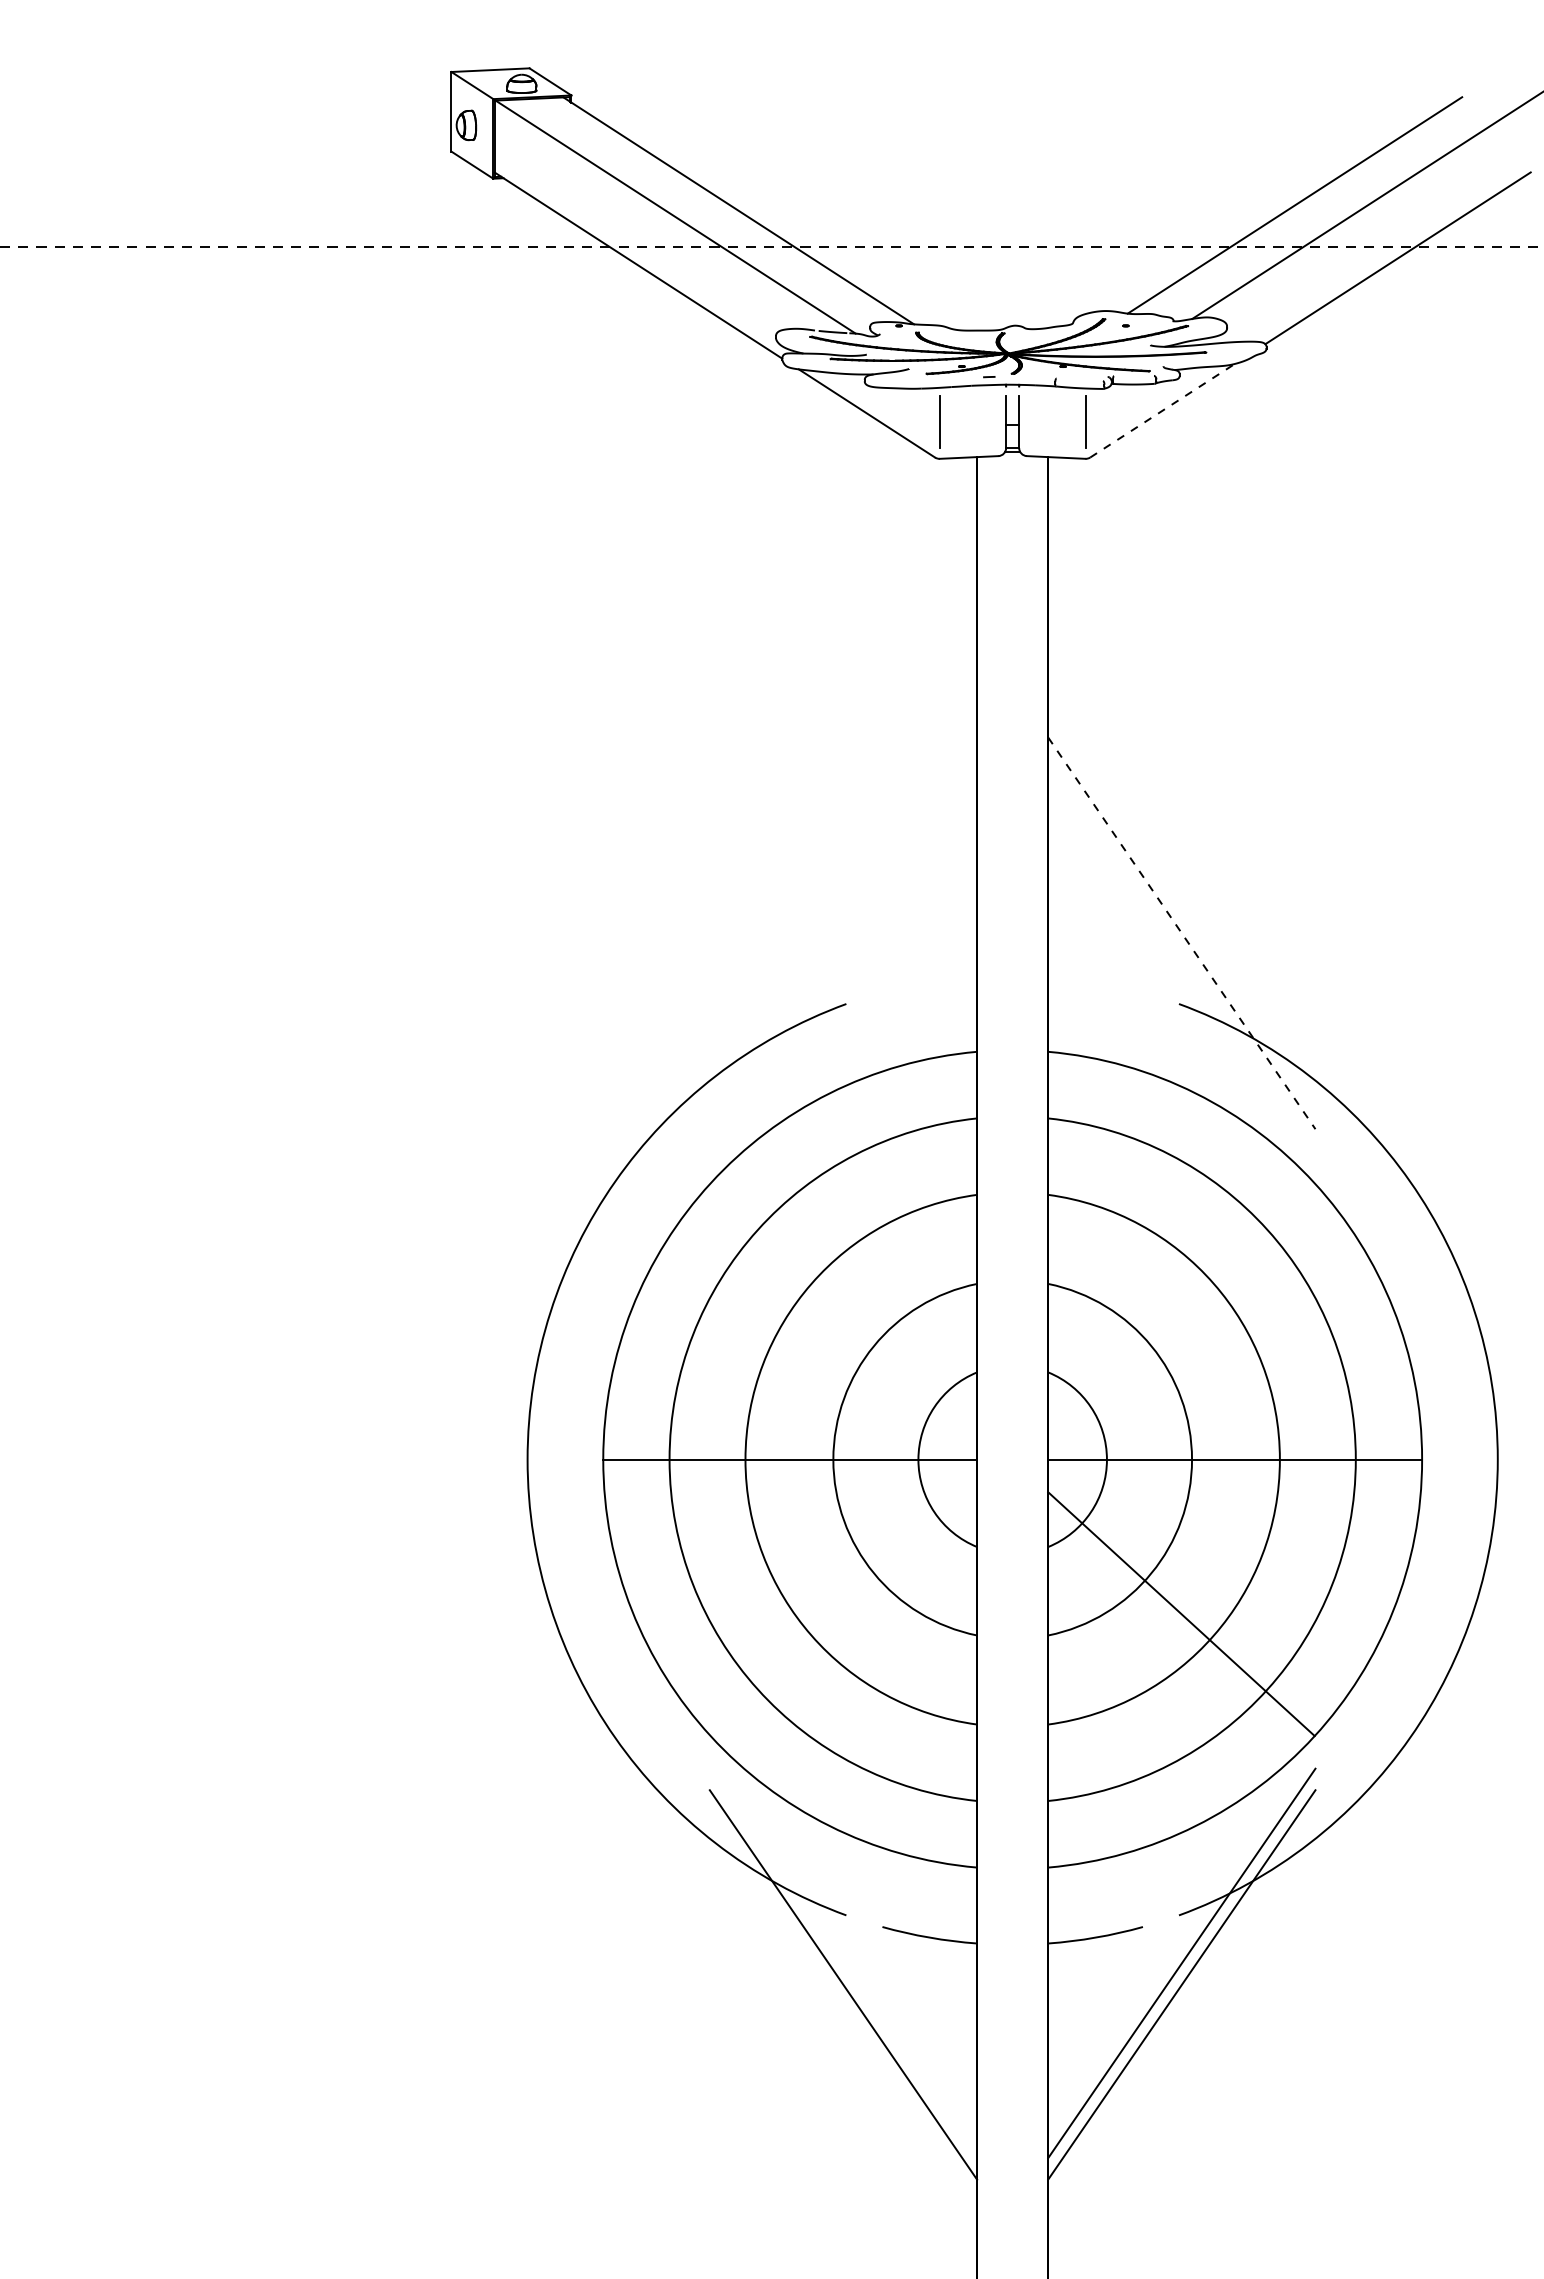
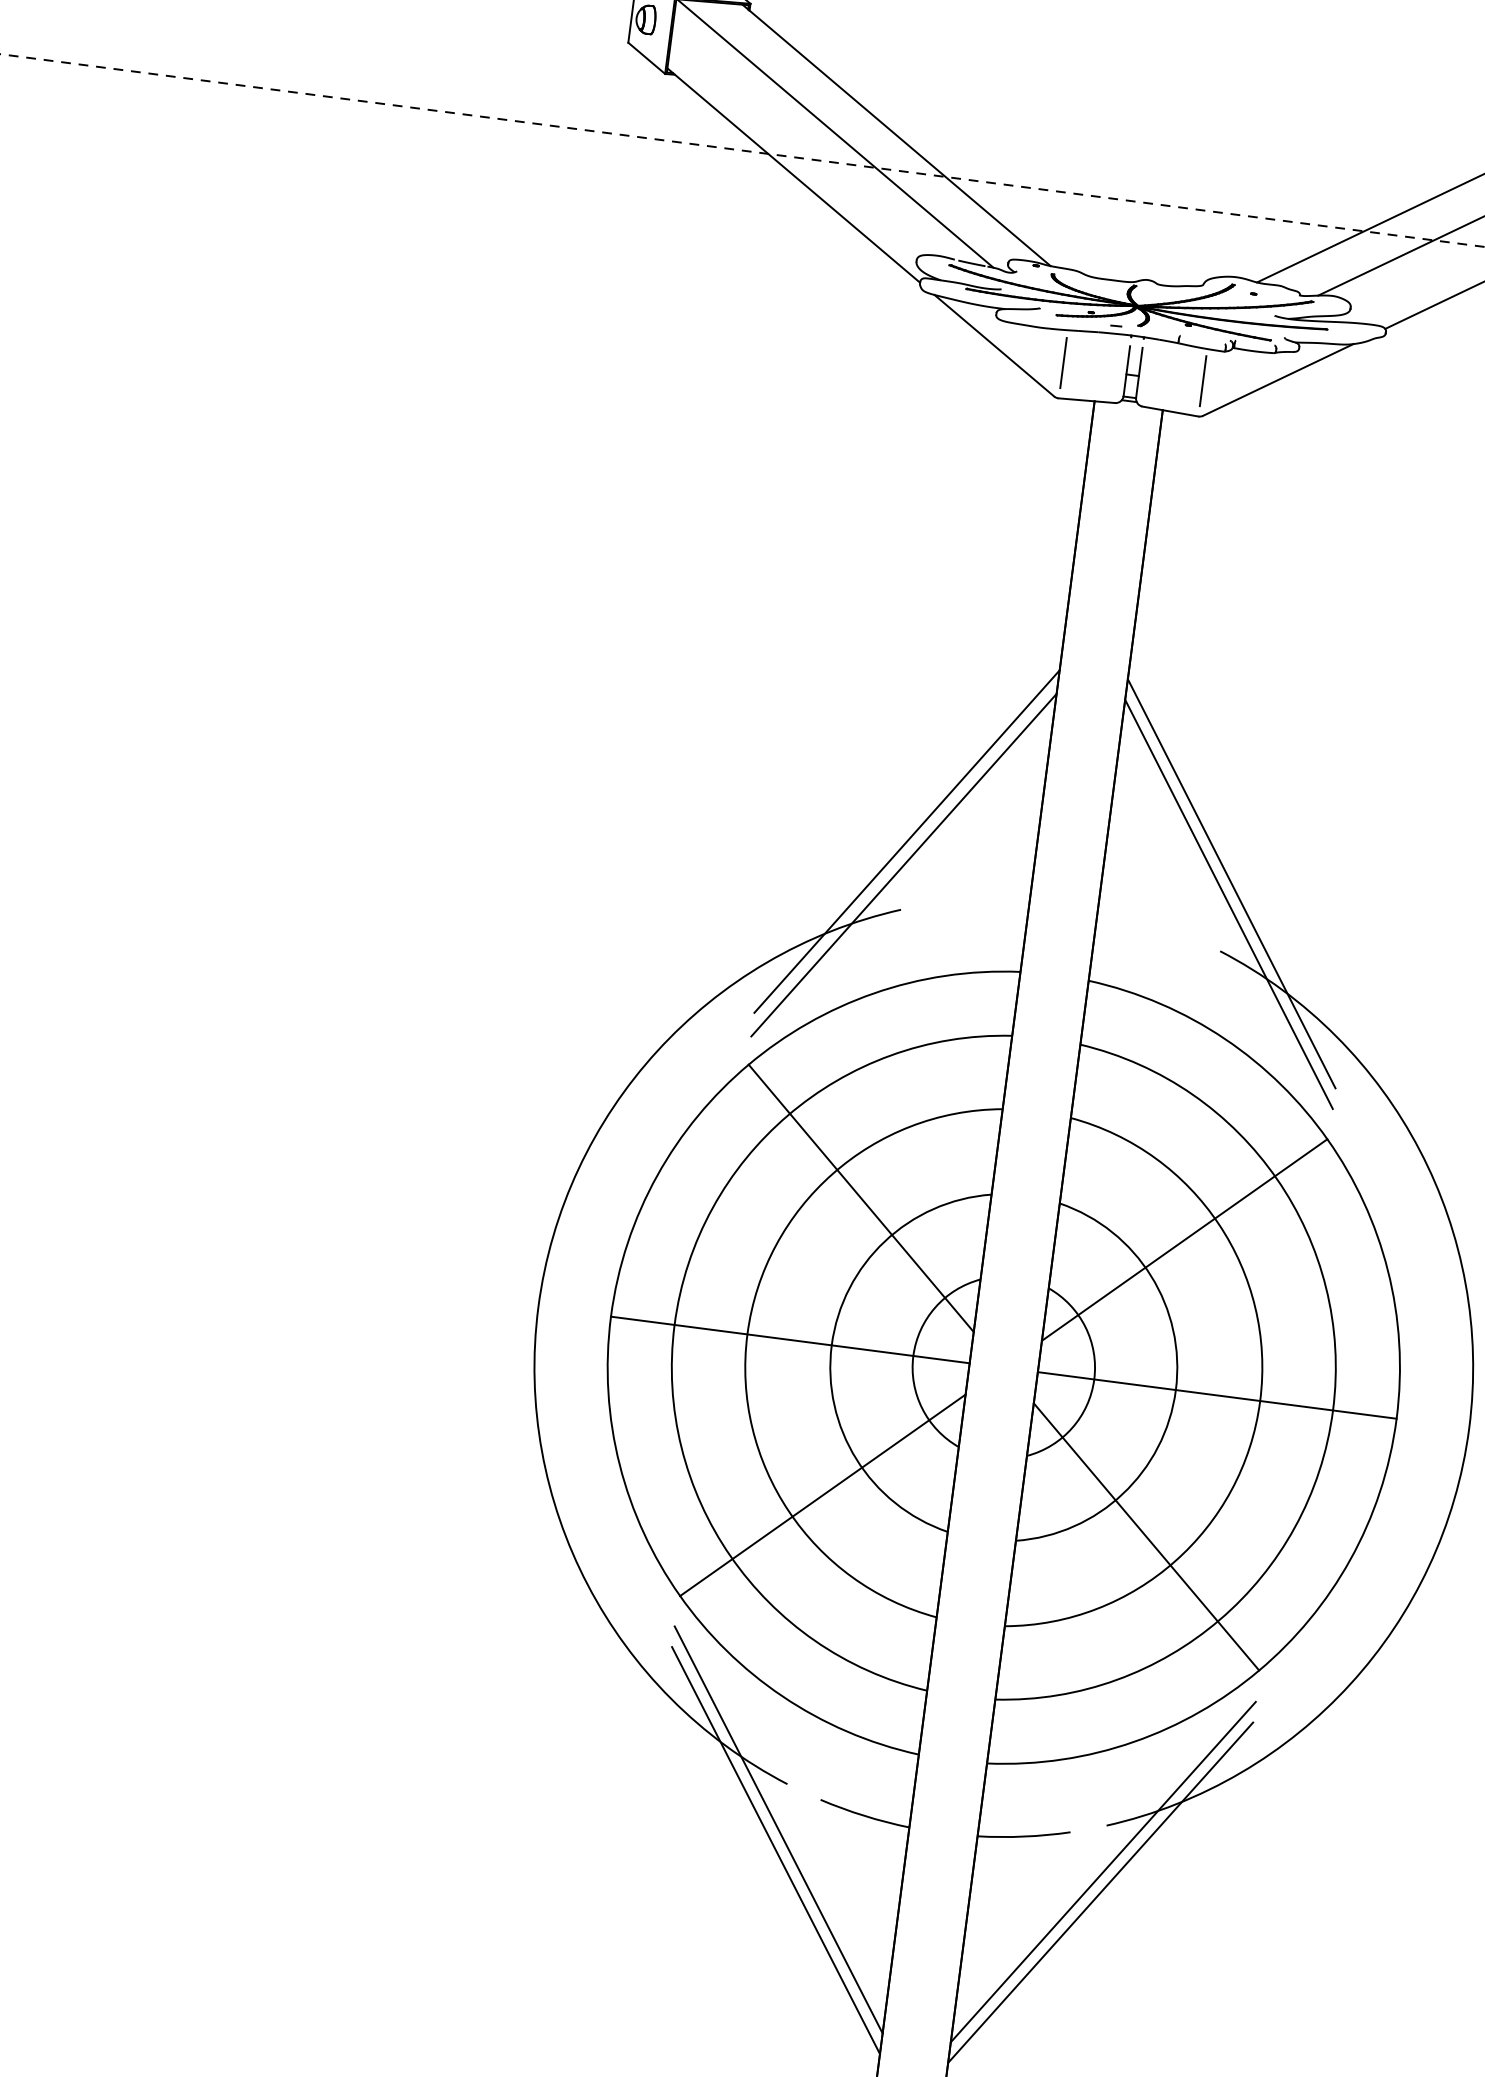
line: (1162, 410) -> (1278, 379), dashed -> solid
line: (843, 933) -> (907, 841), added
line: (1182, 933) -> (1232, 884), dashed -> solid
line: (1181, 954) -> (1228, 904), added
line: (843, 957) -> (904, 864), added
line: (1180, 1304) -> (1184, 1239), added
line: (843, 1305) -> (860, 1198), added
line: (844, 1614) -> (823, 1495), added
line: (843, 1963) -> (778, 1829), added

